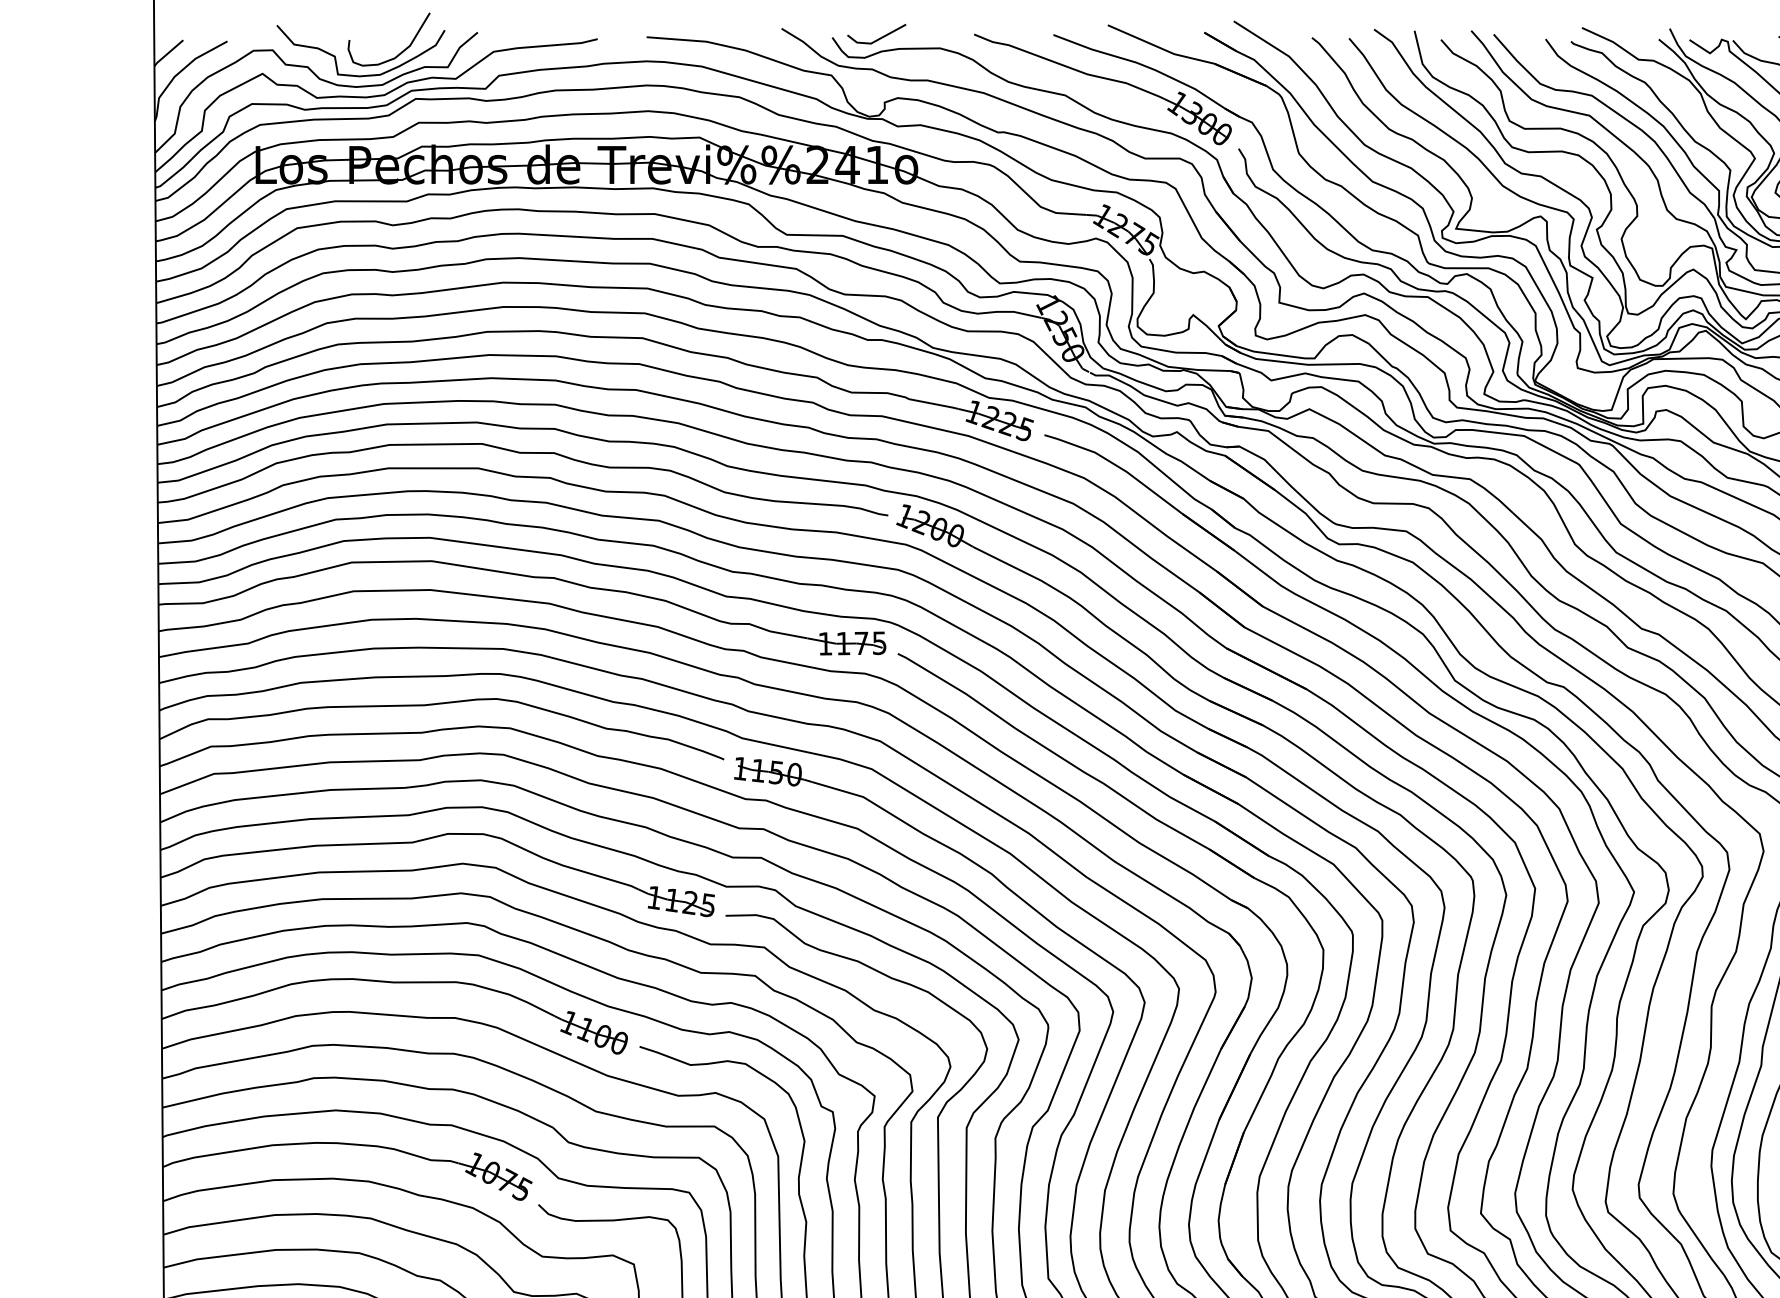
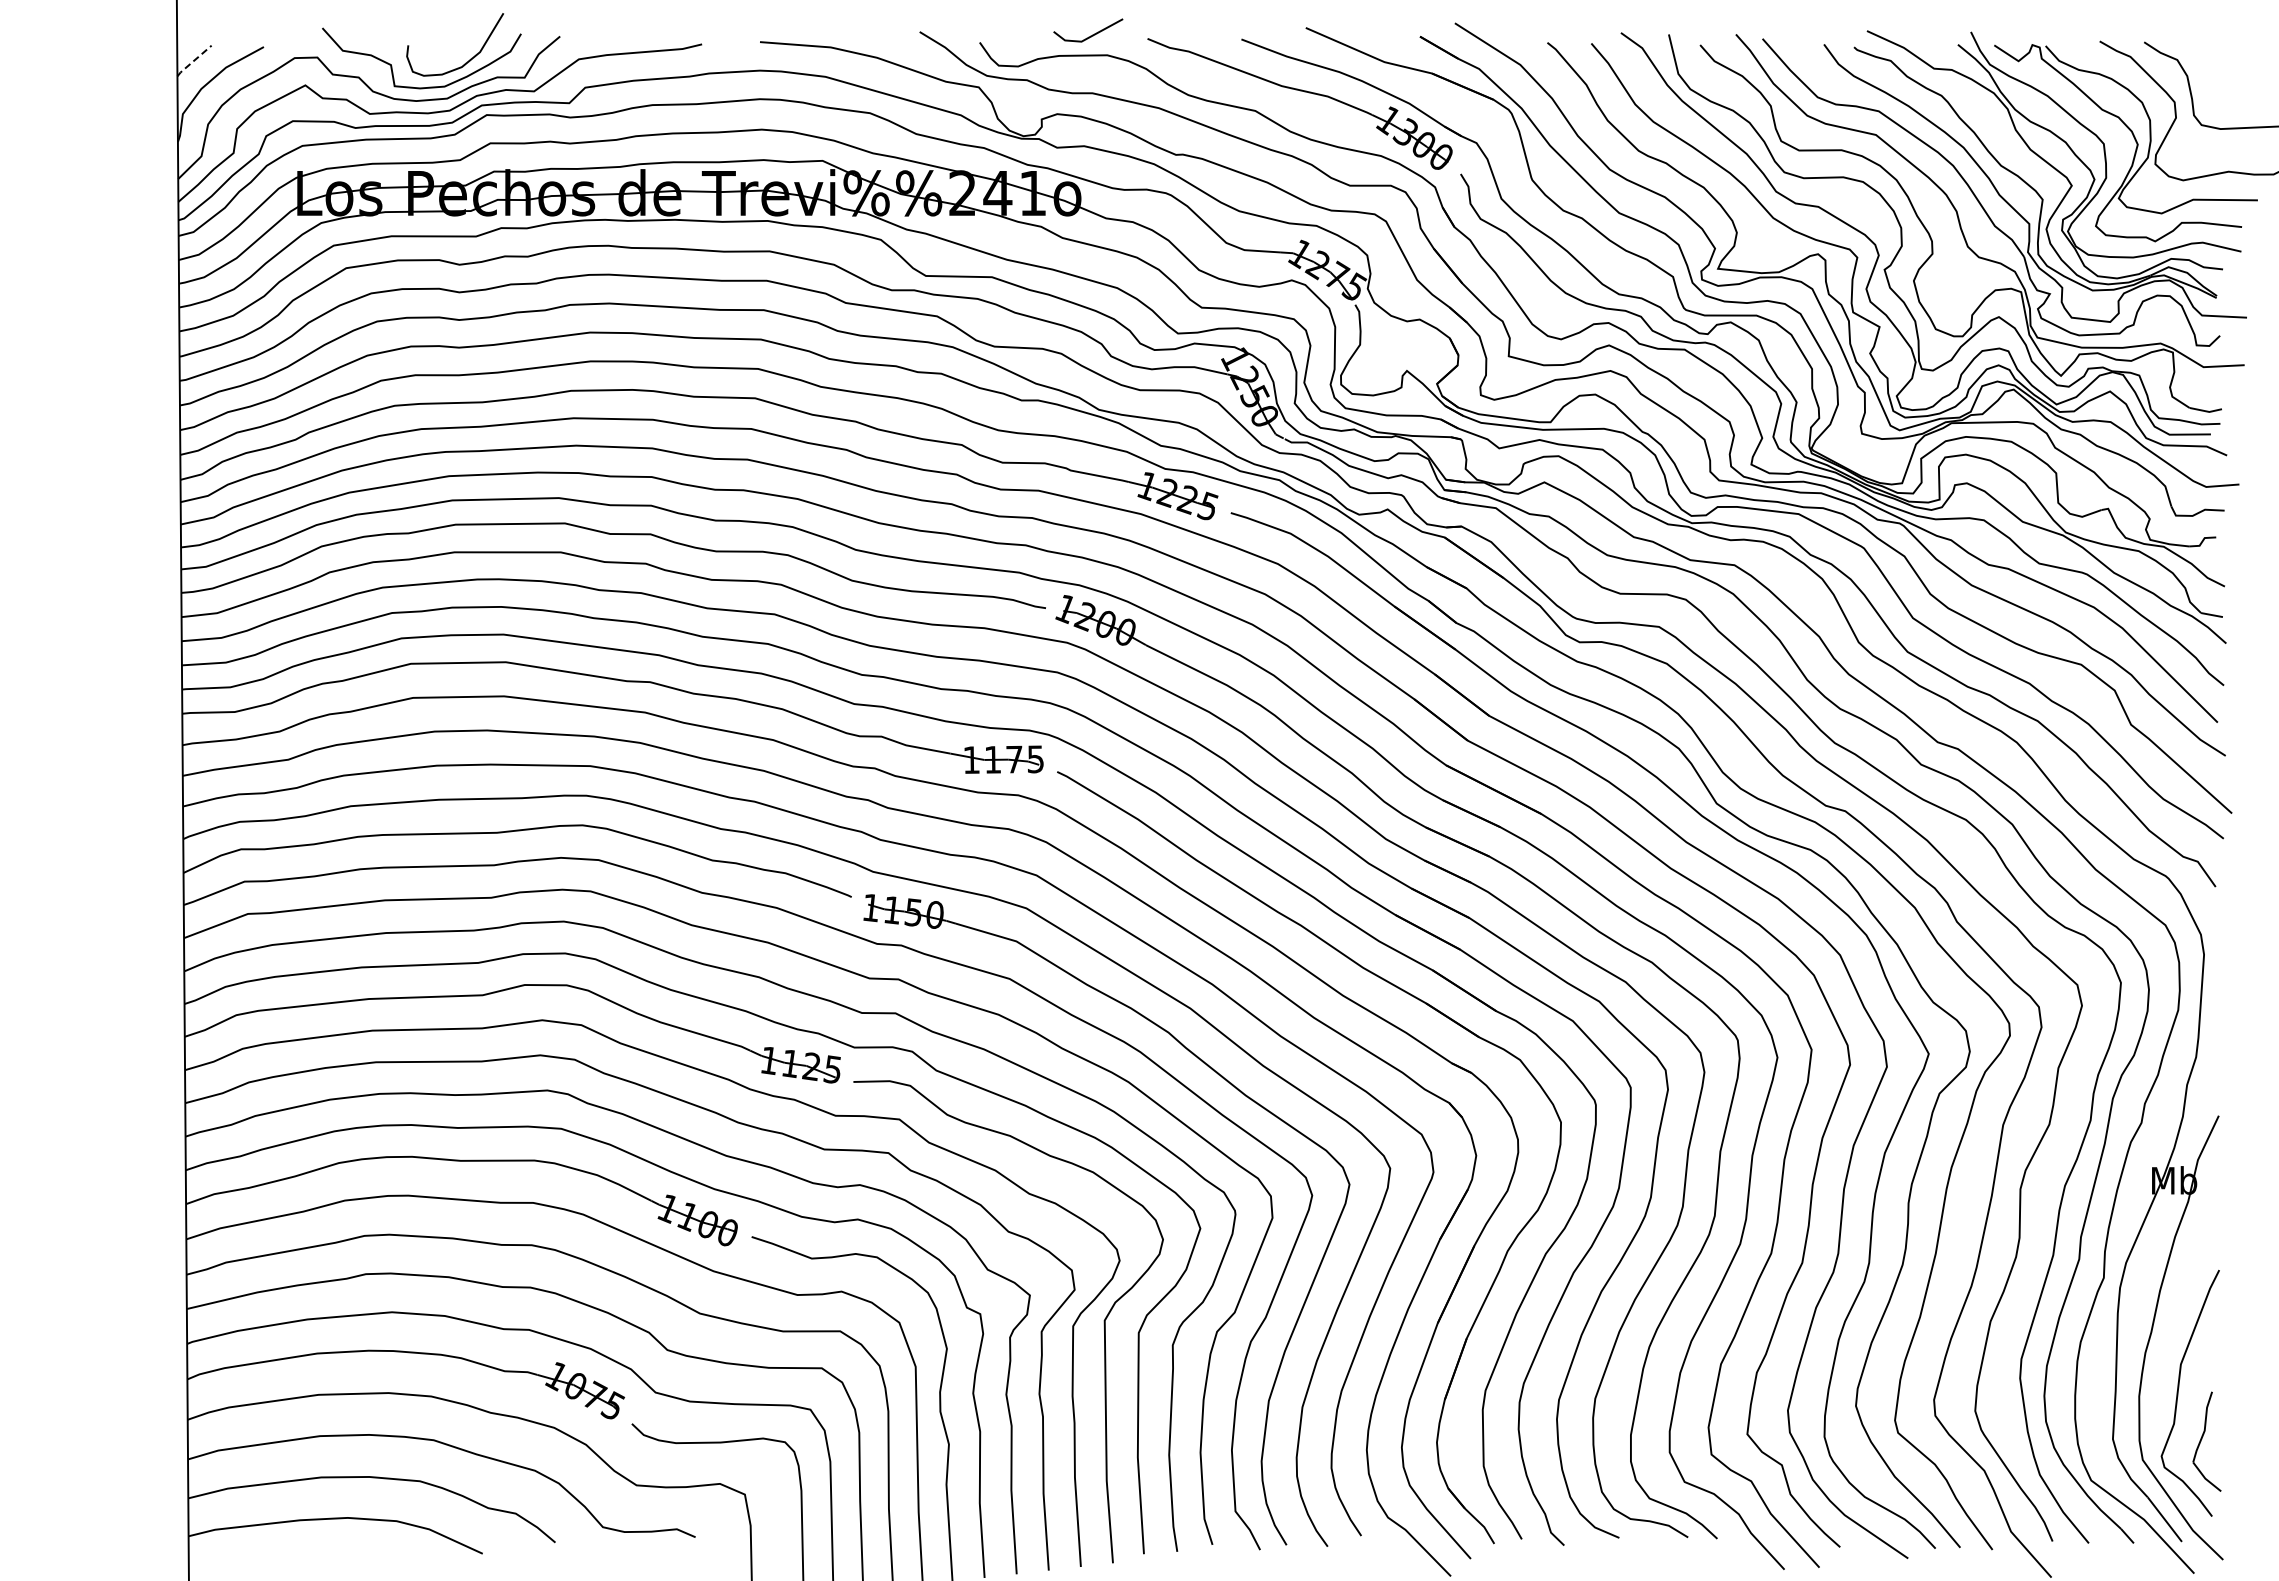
line: (878, 38) -> (1090, 35), moved
line: (168, 53) -> (193, 61), solid -> dashed

